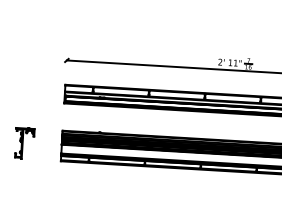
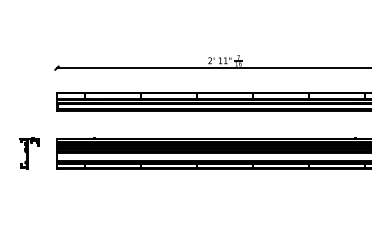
part: (24, 143) -> (29, 153), moved

